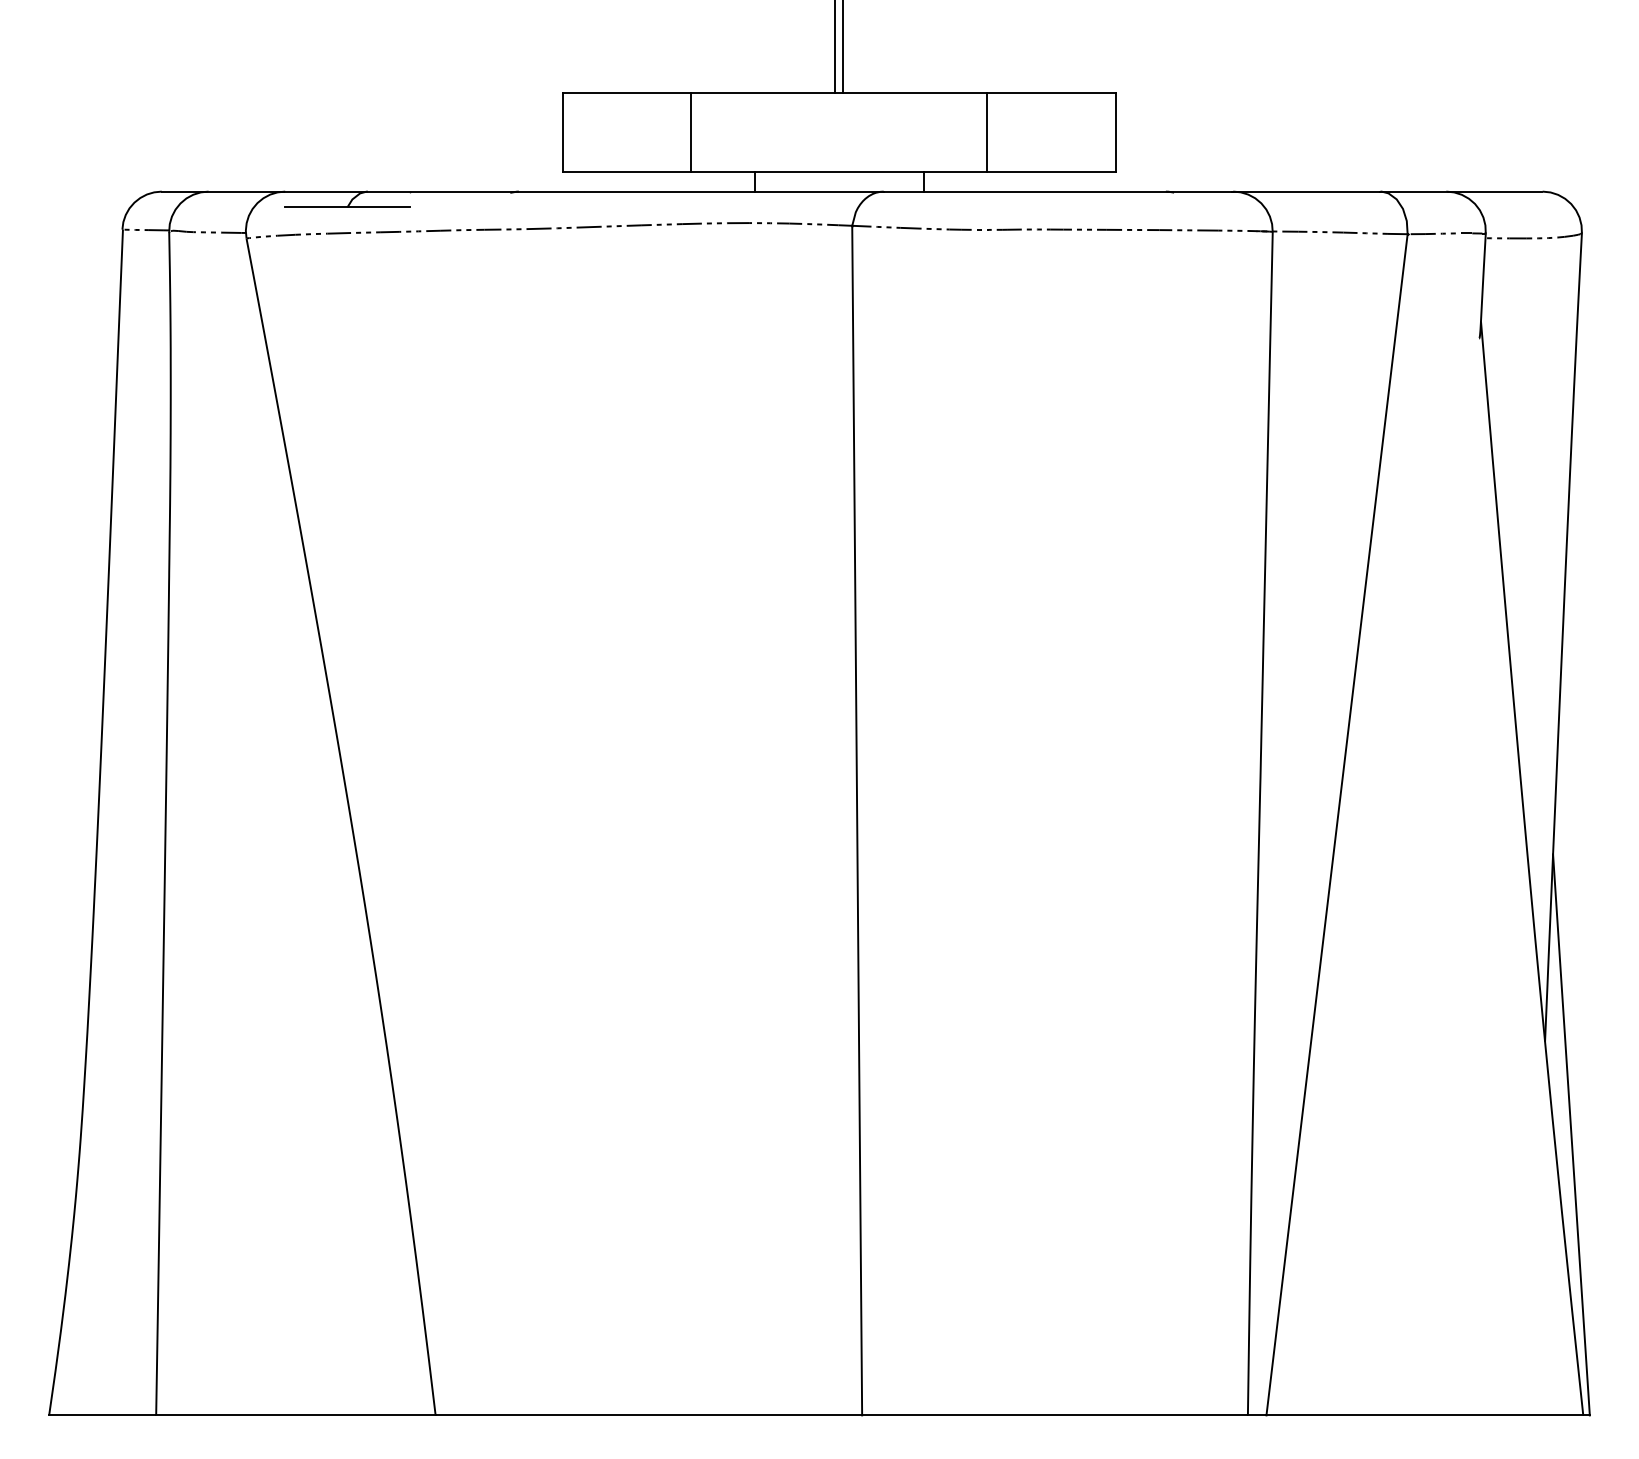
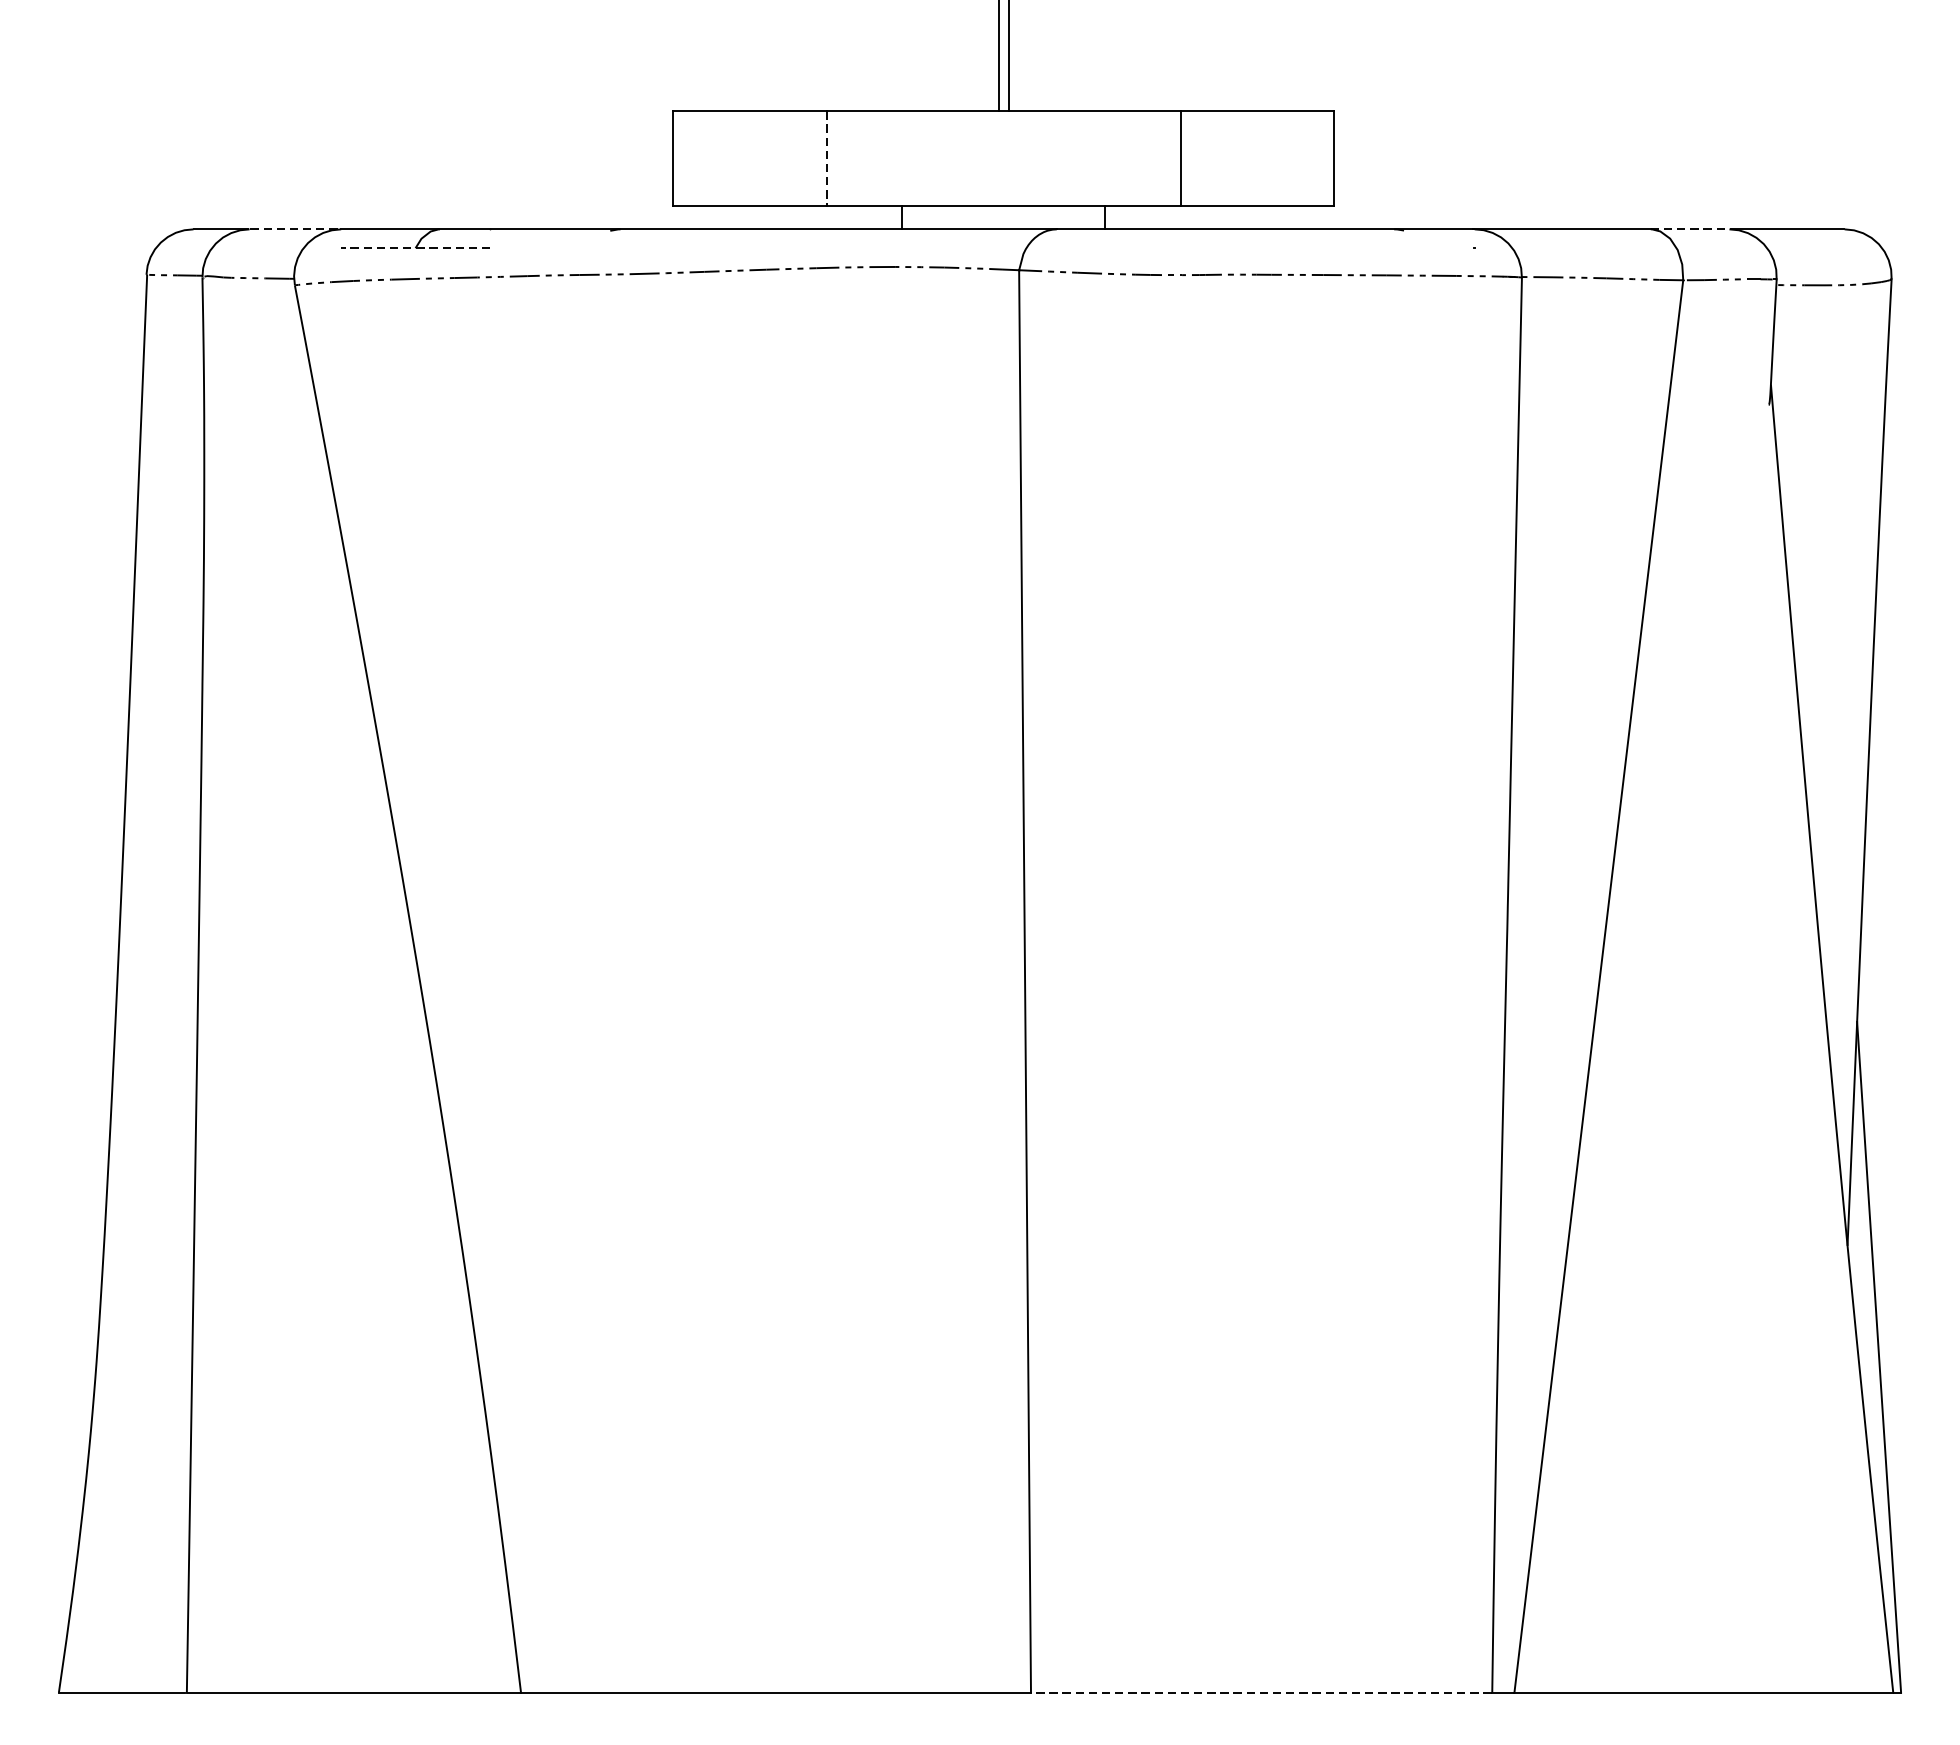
line: (691, 132) -> (826, 158), solid -> dashed
line: (247, 191) -> (296, 229), solid -> dashed
line: (1413, 191) -> (1690, 229), solid -> dashed
line: (347, 207) -> (415, 248), solid -> dashed
line: (1054, 1415) -> (1260, 1692), solid -> dashed

